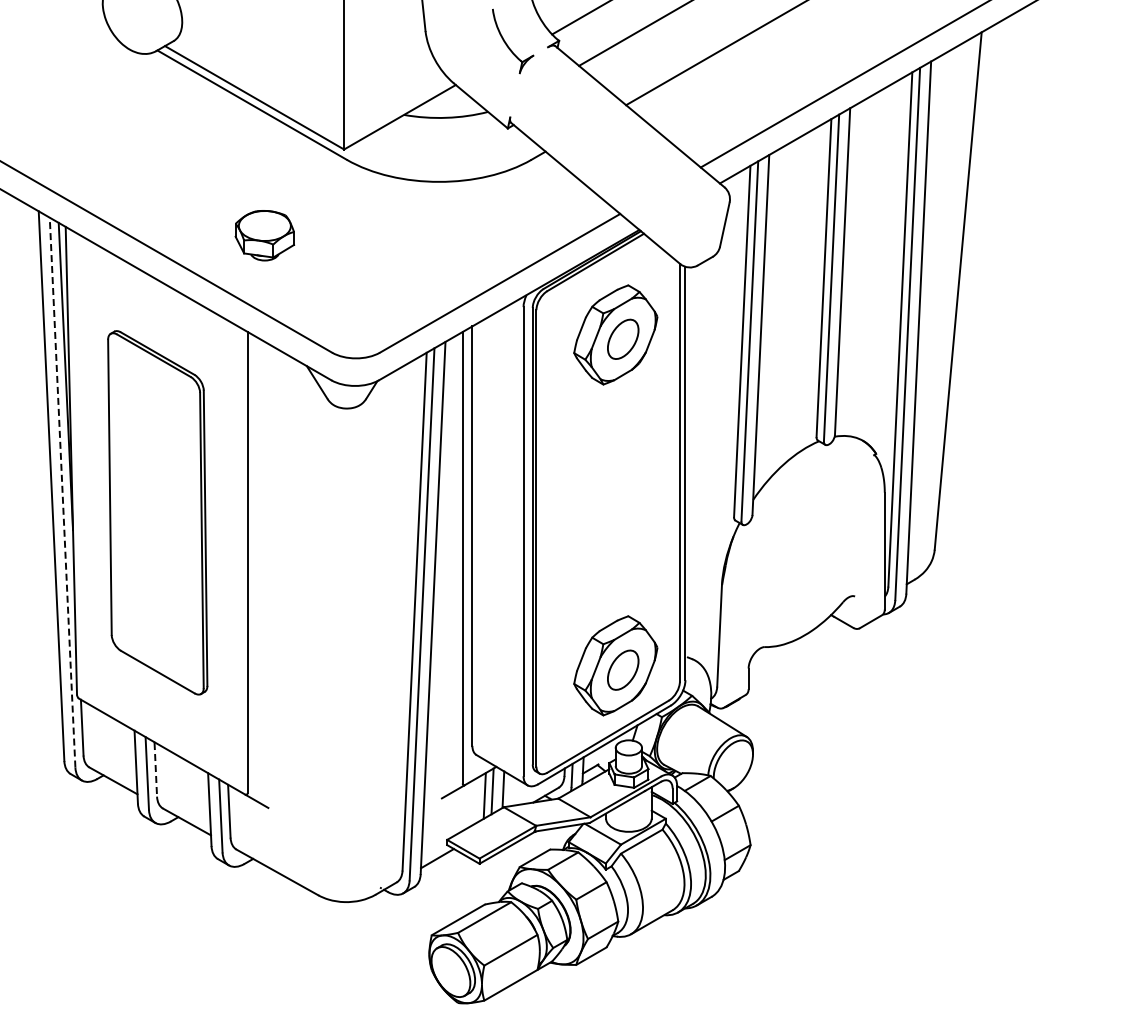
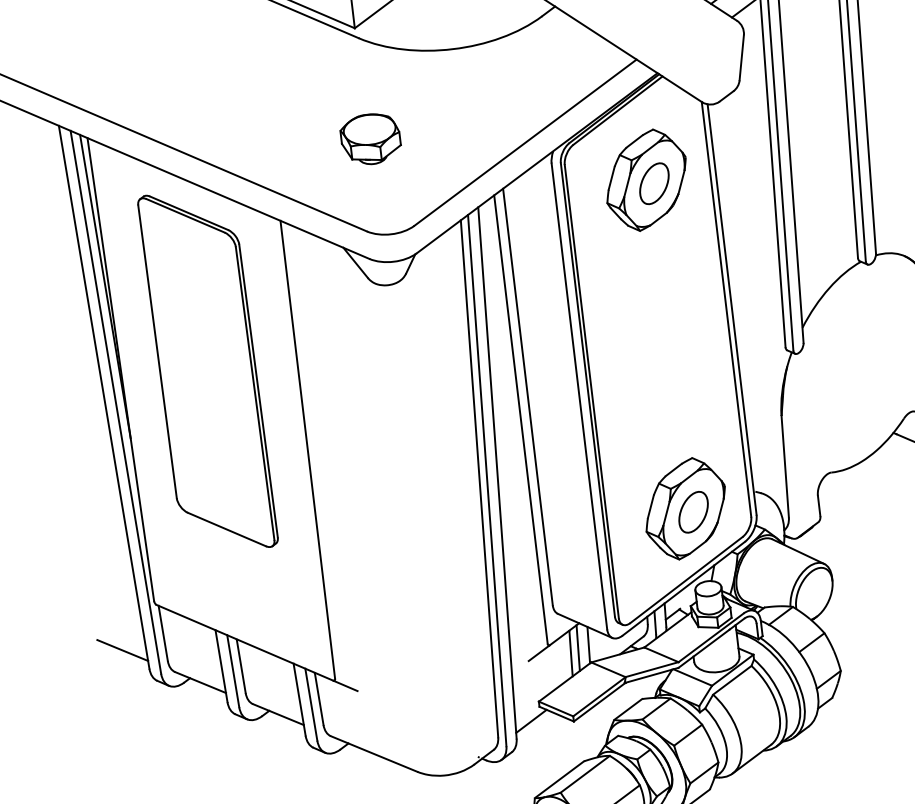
part: (264, 235) -> (370, 139), moved
line: (62, 492) -> (115, 402), dashed -> solid
part: (157, 512) -> (207, 371), moved
line: (40, 739) -> (123, 650), added
line: (155, 769) -> (240, 666), dashed -> solid

